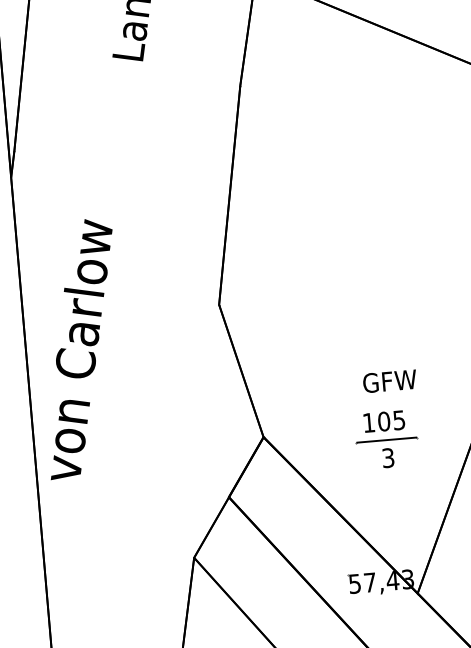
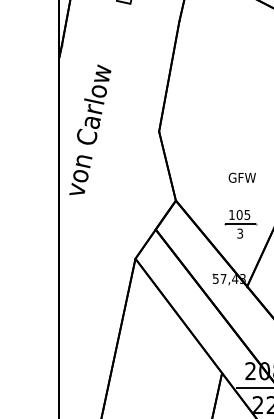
text: (81, 347) -> (90, 129), moved
part: (387, 440) -> (240, 224), moved

